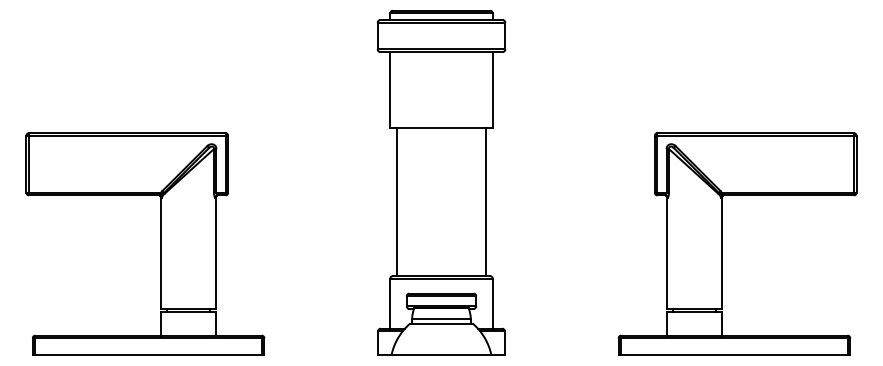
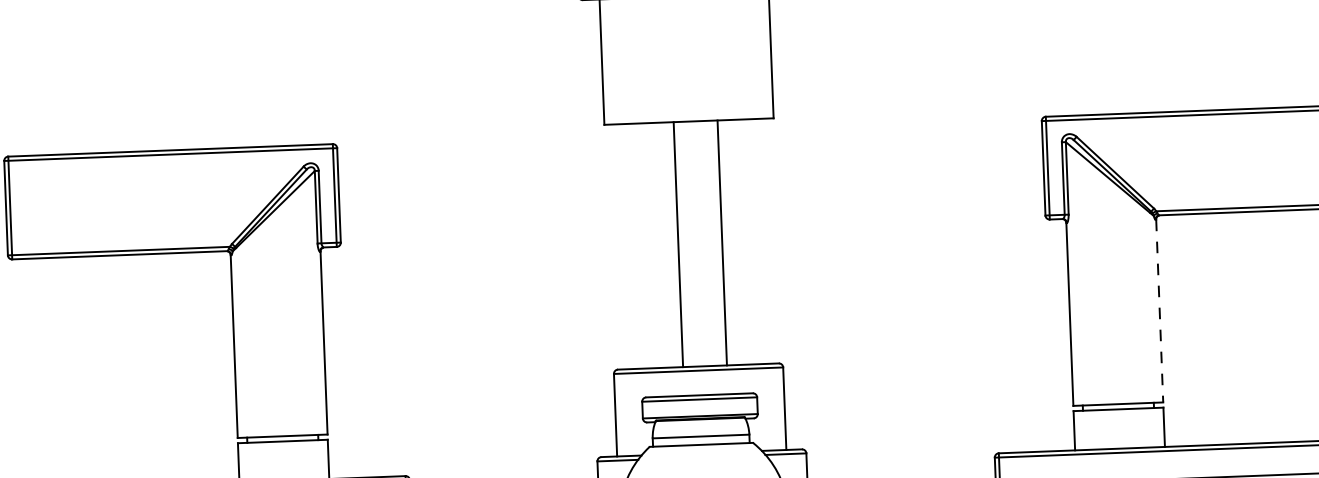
line: (397, 201) -> (678, 243), moved
line: (485, 201) -> (721, 242), moved
line: (721, 253) -> (1159, 311), solid -> dashed

